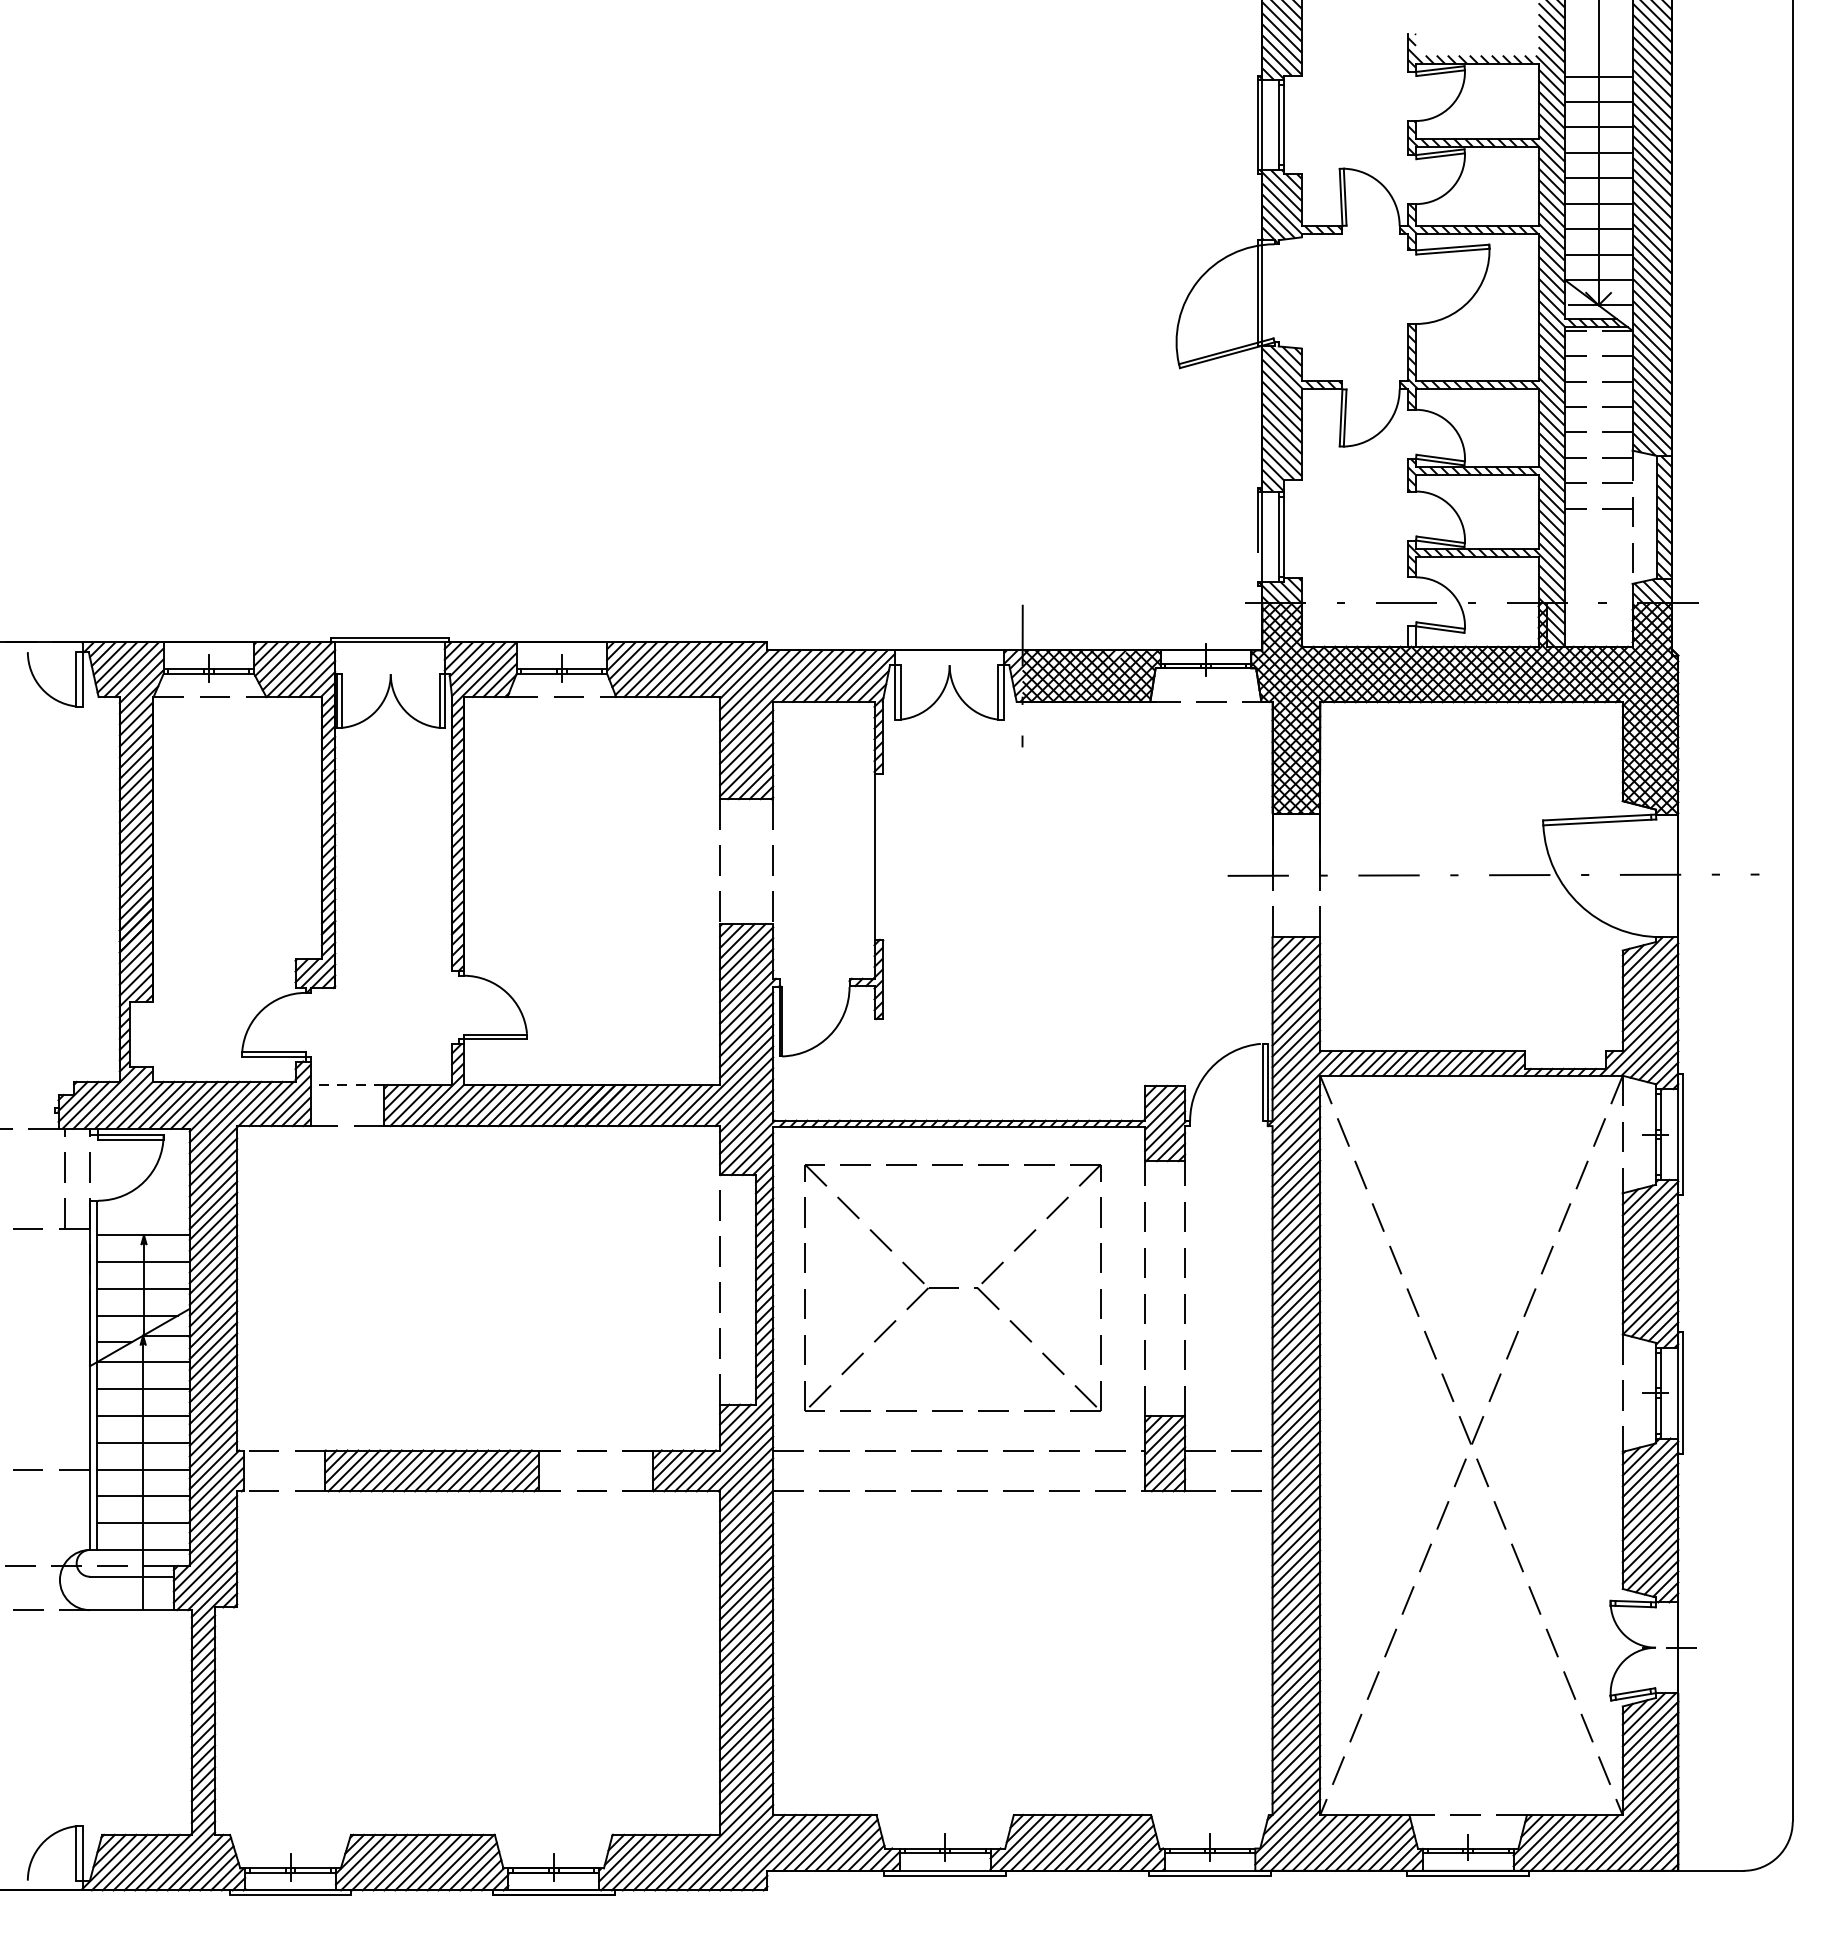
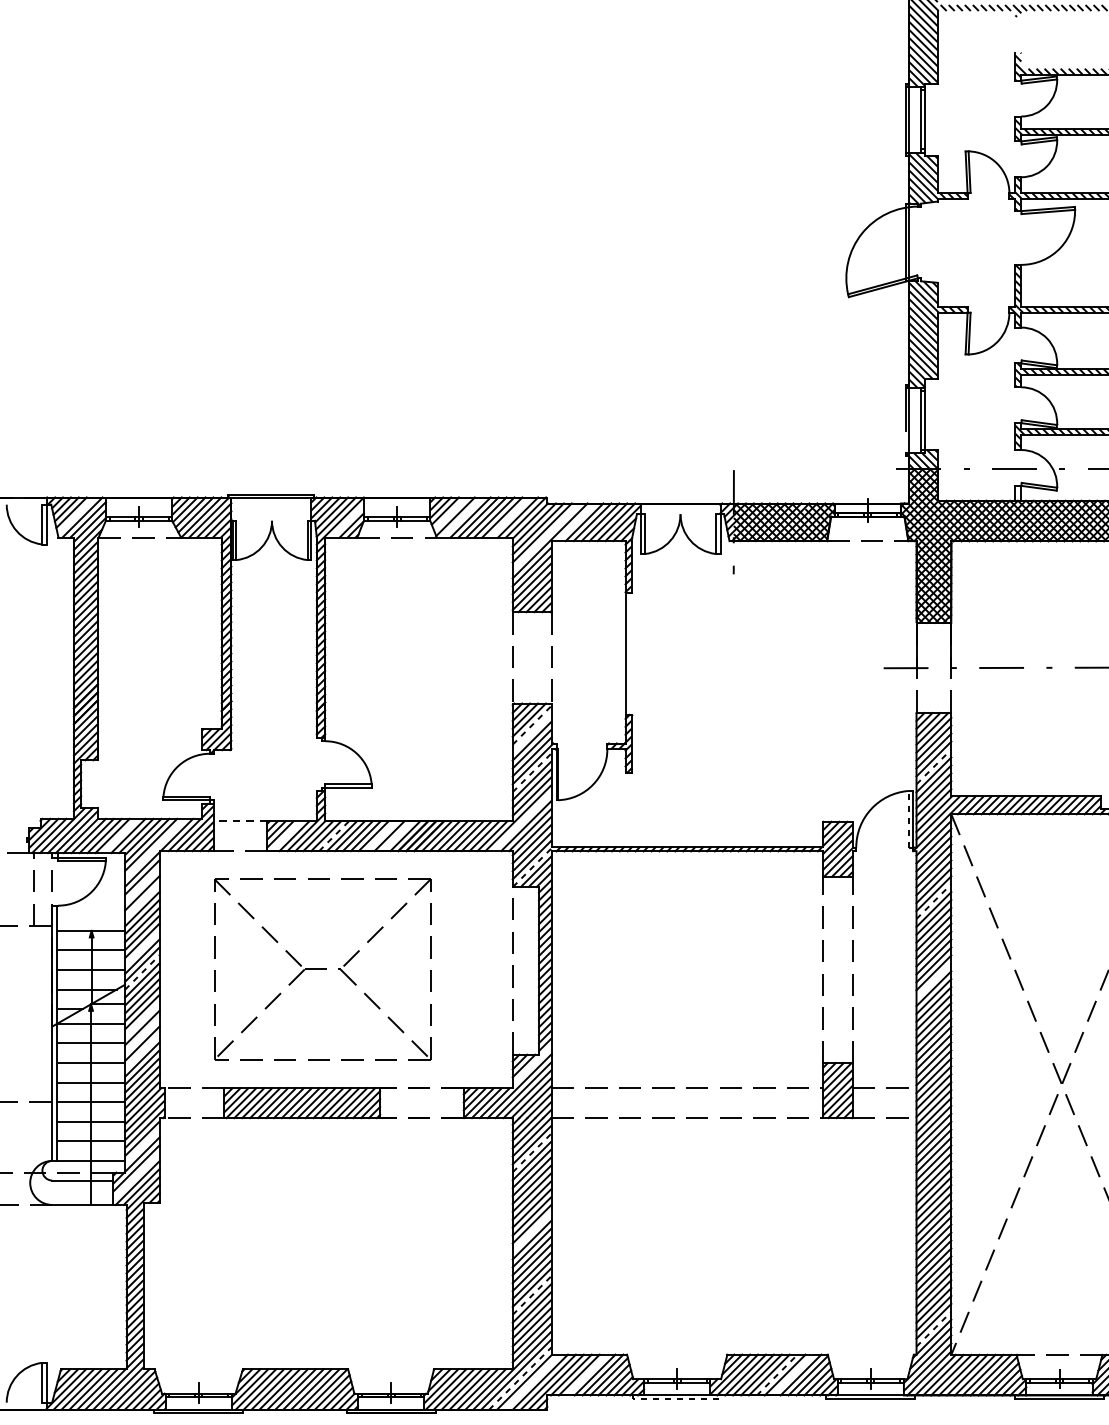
line: (634, 664) -> (450, 513), removed
line: (122, 667) -> (75, 515), removed
line: (651, 669) -> (462, 517), removed
line: (716, 669) -> (510, 517), removed
line: (494, 674) -> (347, 521), removed
line: (807, 675) -> (576, 521), removed
line: (765, 696) -> (545, 537), removed
line: (746, 953) -> (532, 724), solid -> dashed
line: (746, 964) -> (532, 733), removed
line: (1296, 1010) -> (934, 766), solid -> dashed
line: (746, 1018) -> (532, 772), solid -> dashed
line: (1262, 1082) -> (909, 819), solid -> dashed
line: (733, 1086) -> (522, 822), removed
line: (183, 1104) -> (120, 835), removed
line: (410, 1105) -> (286, 836), removed
line: (475, 1105) -> (333, 836), solid -> dashed
line: (540, 1105) -> (381, 836), removed
line: (562, 1105) -> (397, 836), removed
line: (230, 1122) -> (154, 848), removed
line: (748, 1147) -> (533, 866), solid -> dashed
line: (213, 1172) -> (142, 885), removed
line: (213, 1194) -> (142, 901), removed
line: (1296, 1195) -> (934, 901), solid -> dashed
line: (213, 1259) -> (142, 948), removed
part: (952, 1287) -> (322, 969), moved
line: (213, 1292) -> (142, 972), solid -> dashed
line: (1296, 1303) -> (934, 980), removed
line: (213, 1356) -> (142, 1019), removed
line: (213, 1378) -> (142, 1035), removed
line: (213, 1400) -> (142, 1051), removed
line: (746, 1419) -> (532, 1065), removed
line: (213, 1530) -> (142, 1146), removed
line: (746, 1538) -> (532, 1152), solid -> dashed
line: (205, 1570) -> (136, 1175), removed
line: (746, 1646) -> (532, 1231), removed
line: (746, 1734) -> (532, 1295), solid -> dashed
line: (1296, 1780) -> (934, 1329), solid -> dashed
line: (821, 1842) -> (586, 1374), removed
line: (1082, 1842) -> (777, 1374), solid -> dashed
line: (1103, 1842) -> (792, 1374), removed
line: (730, 1847) -> (520, 1378), solid -> dashed
line: (746, 1852) -> (532, 1382), removed
line: (945, 1875) -> (677, 1398), solid -> dashed

